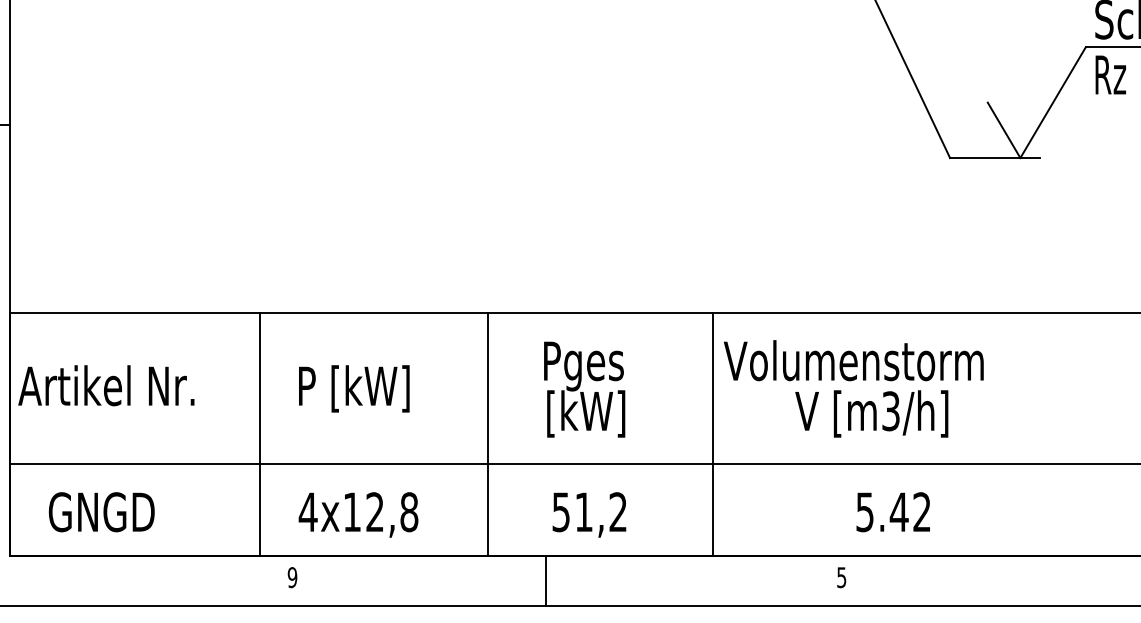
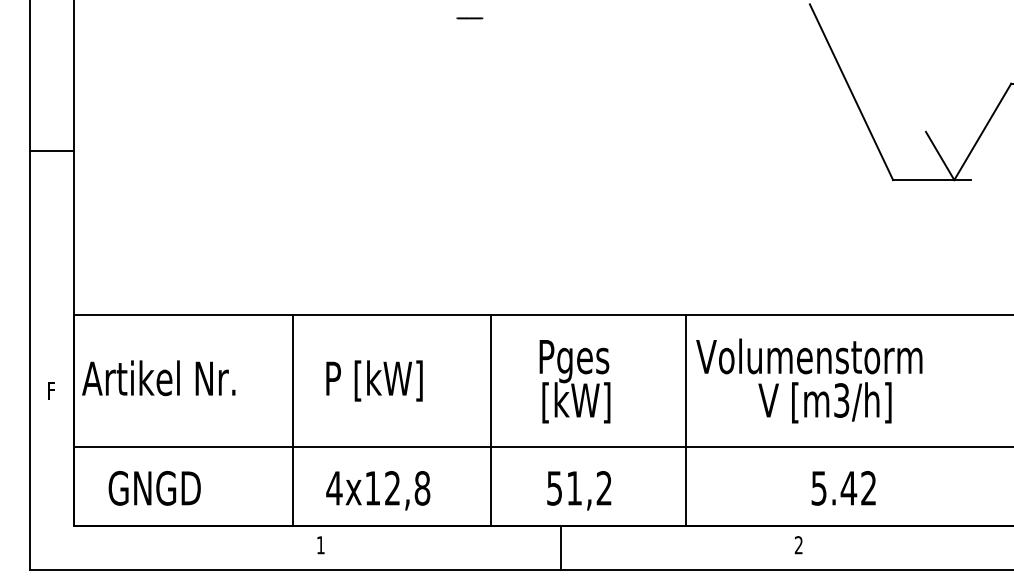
text: (292, 577) -> (320, 545), 9 -> 1
text: (841, 577) -> (798, 545), 5 -> 2
line: (546, 581) -> (560, 548), moved

